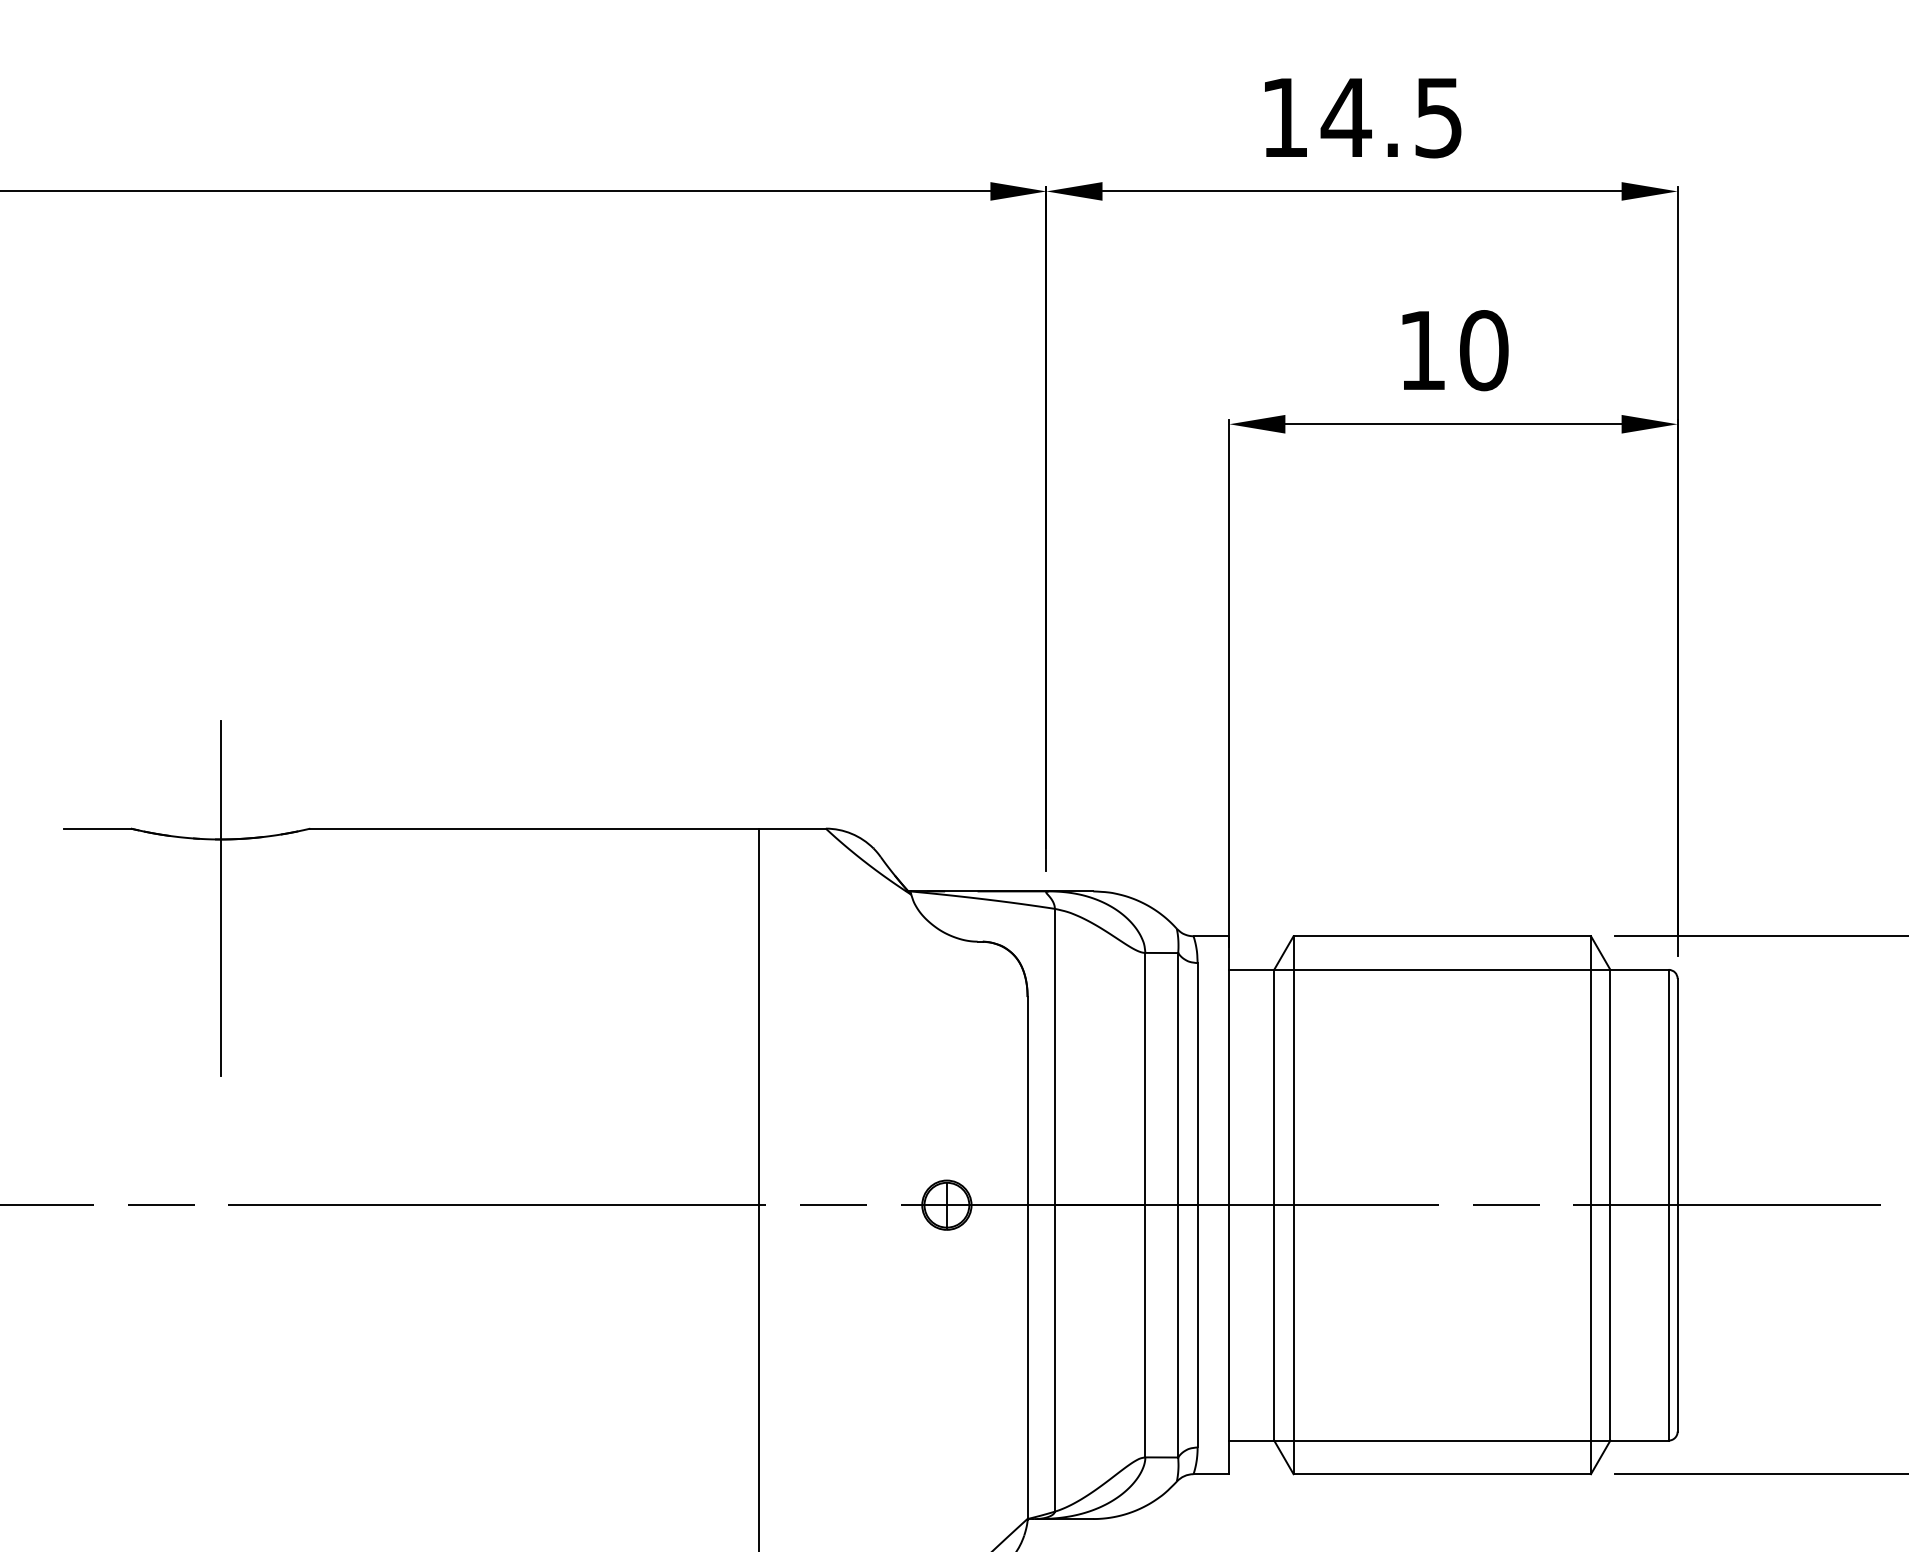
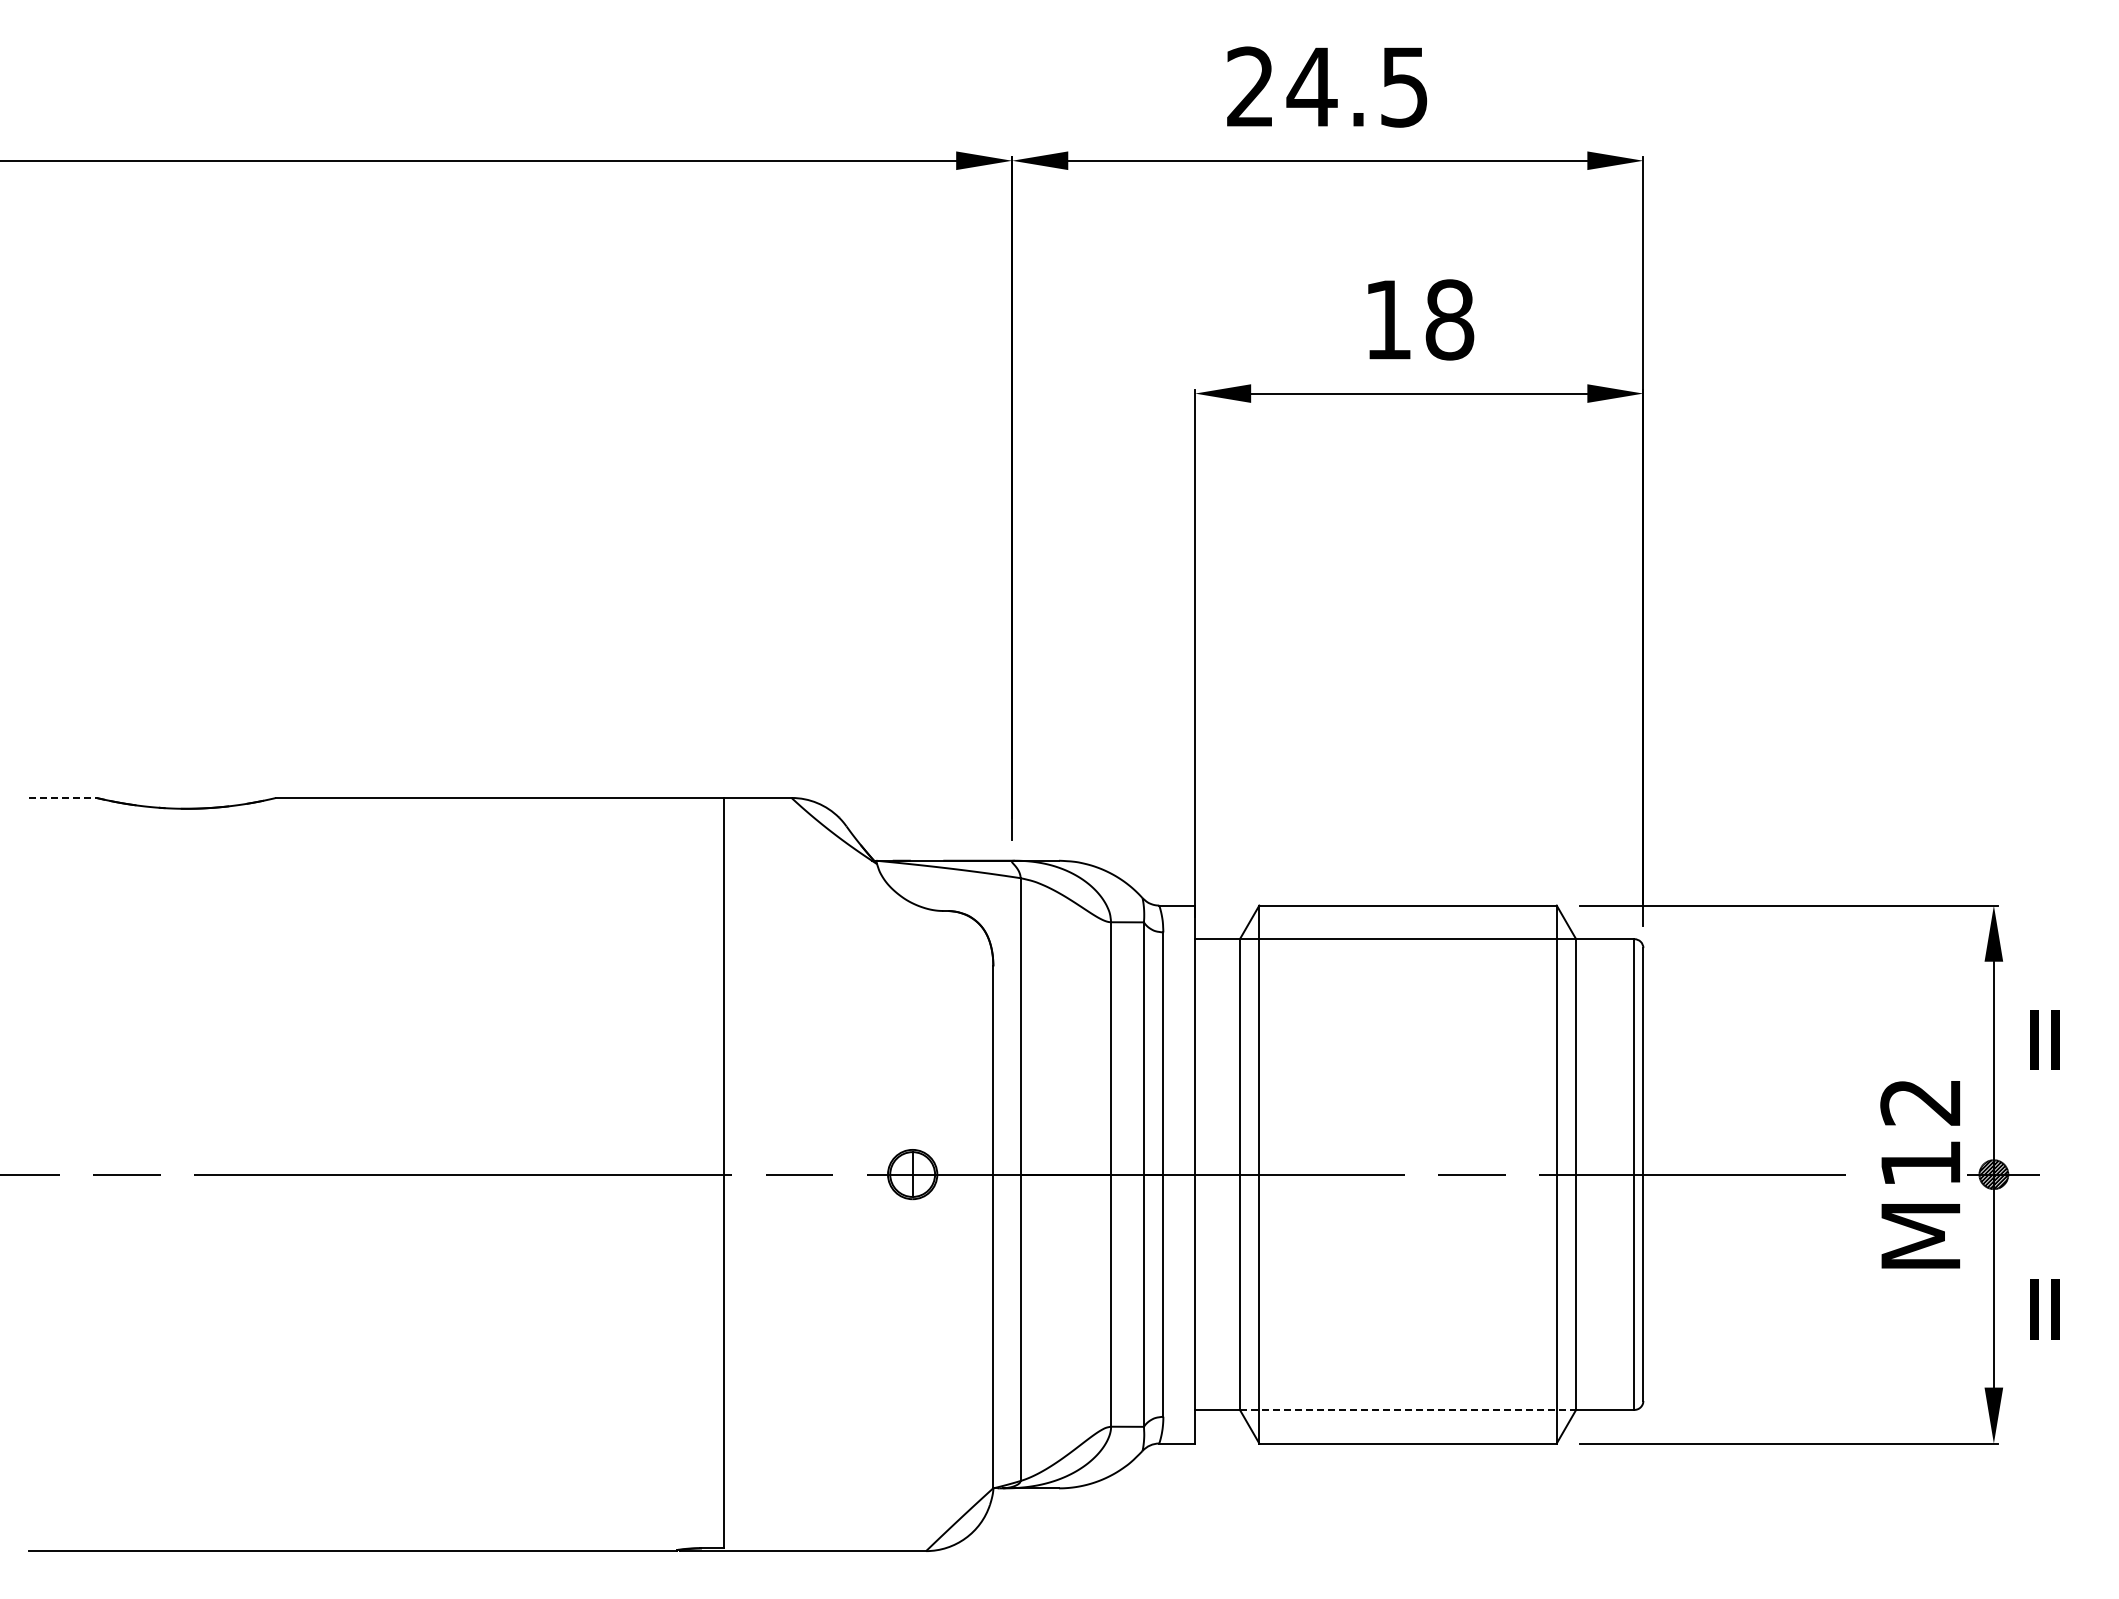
text: (1283, 117) -> (1249, 86), 14.5 -> 24.5
text: (1483, 350) -> (1449, 319), 10 -> 18
line: (97, 828) -> (63, 797), solid -> dashed
line: (220, 898) -> (186, 867), removed
line: (1442, 1440) -> (1408, 1409), solid -> dashed

